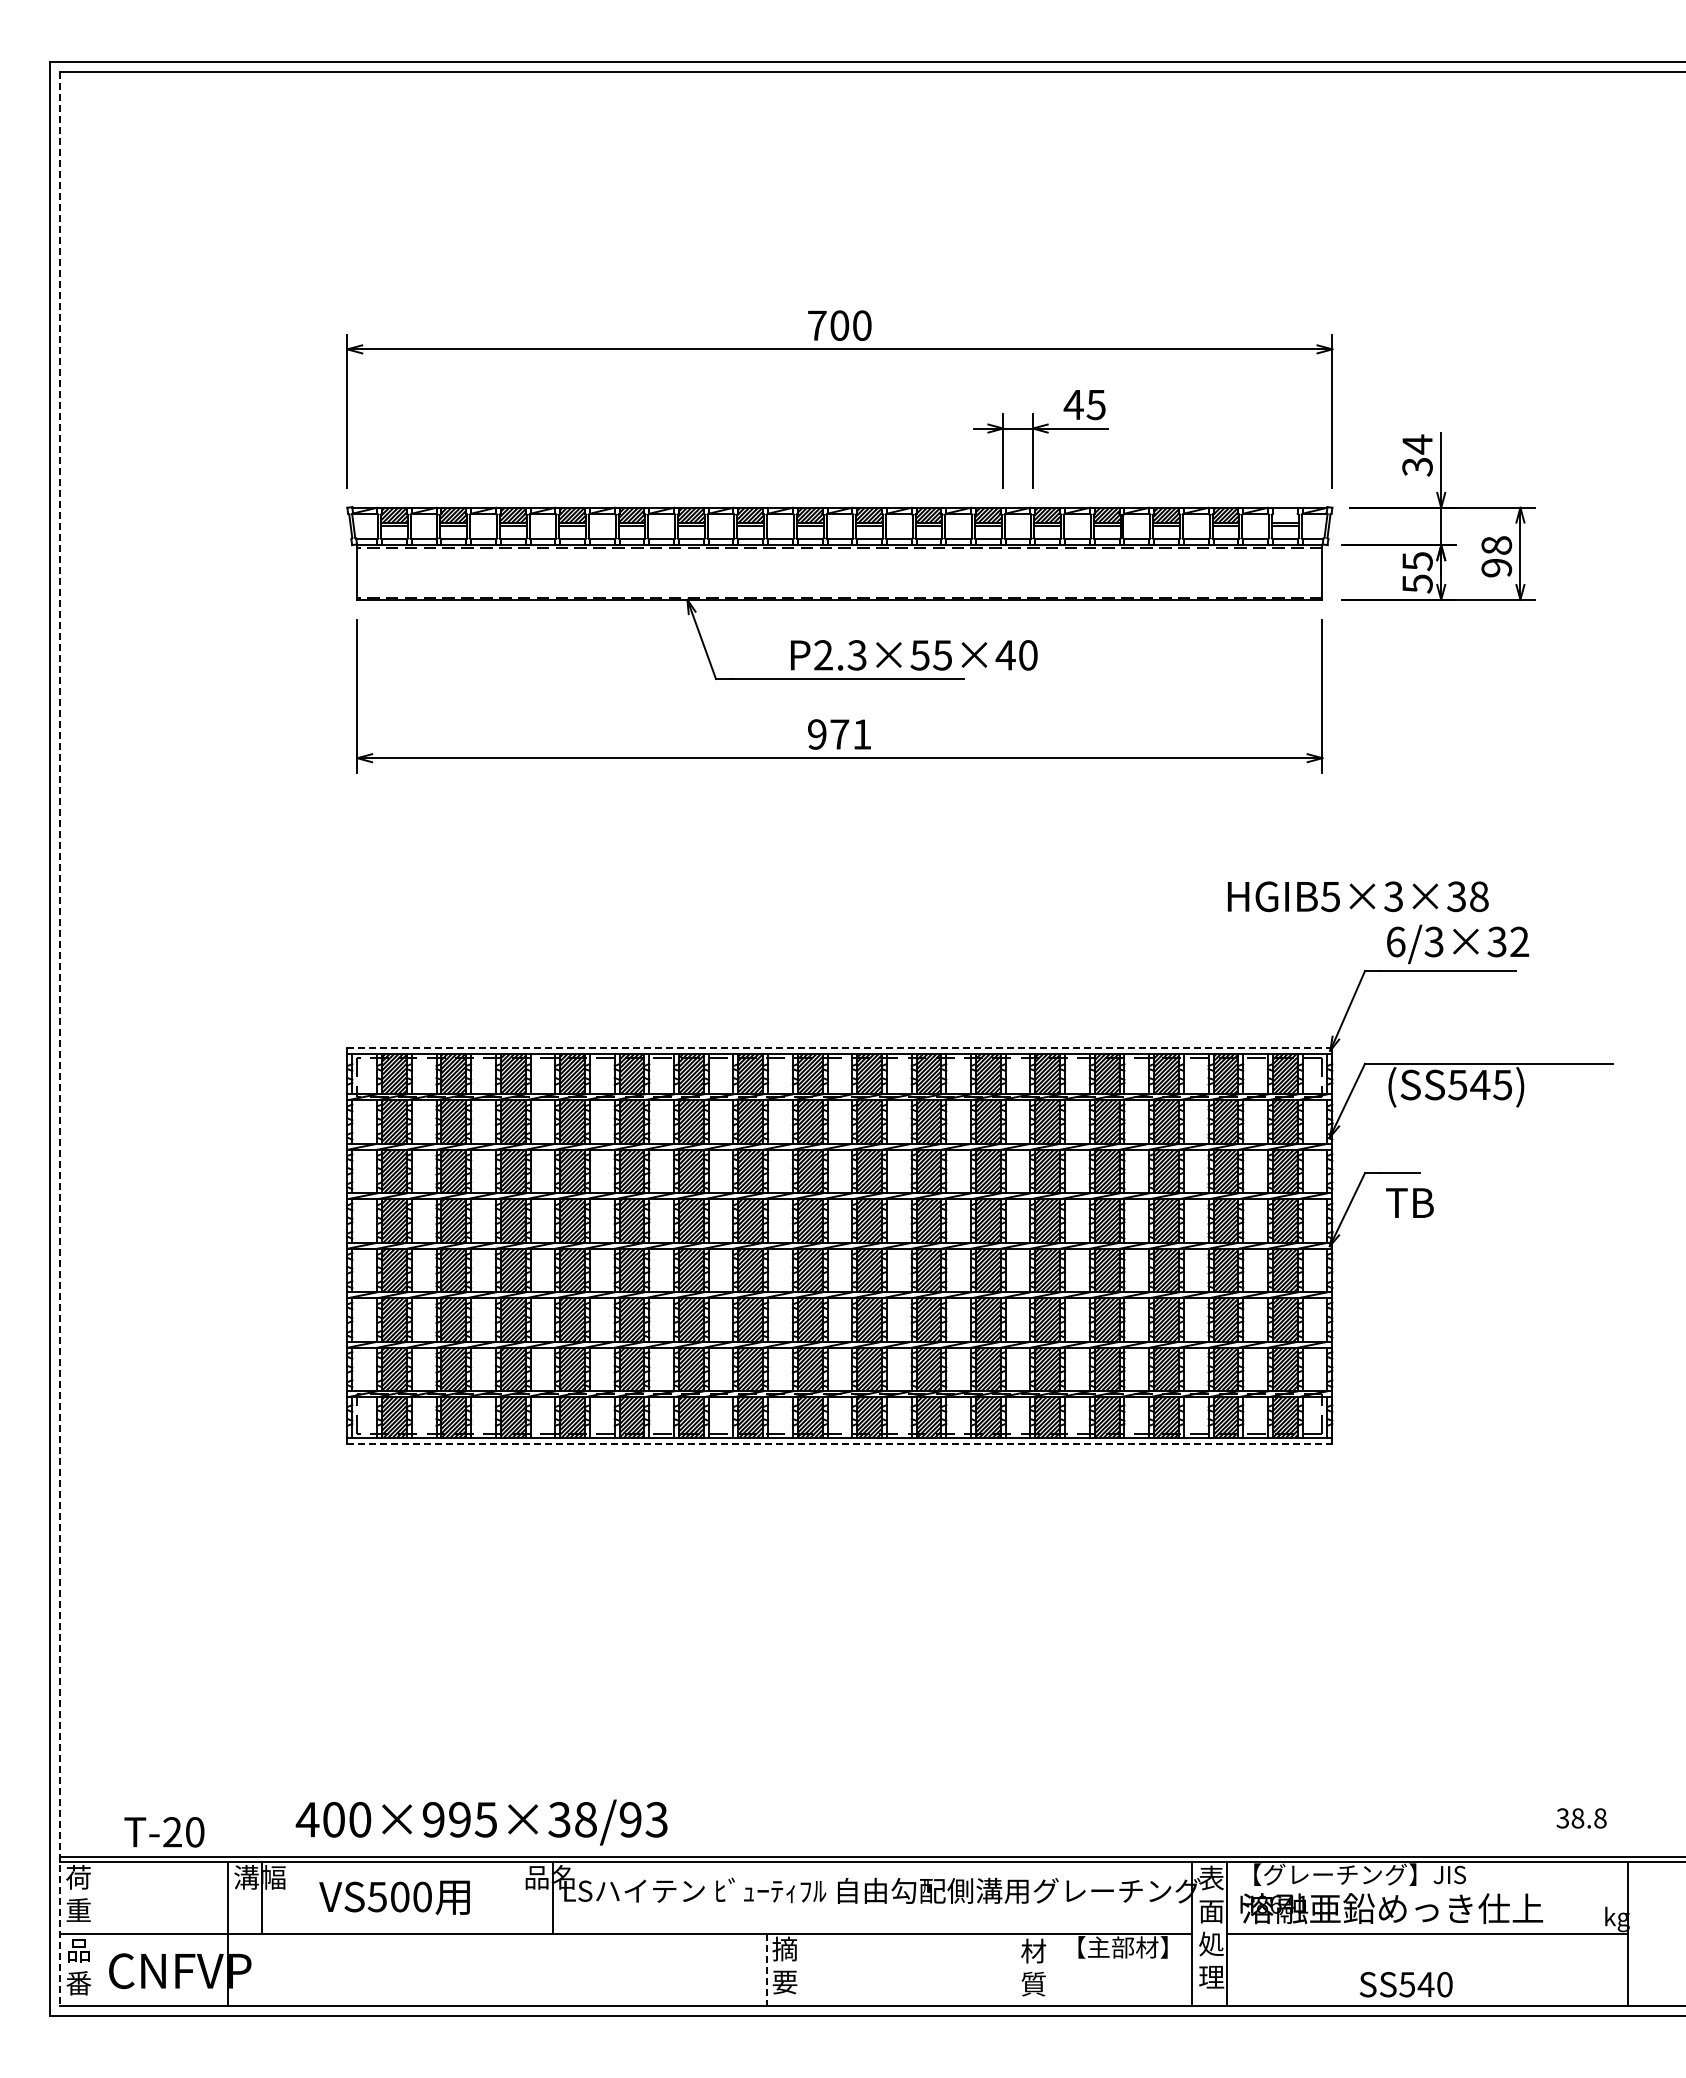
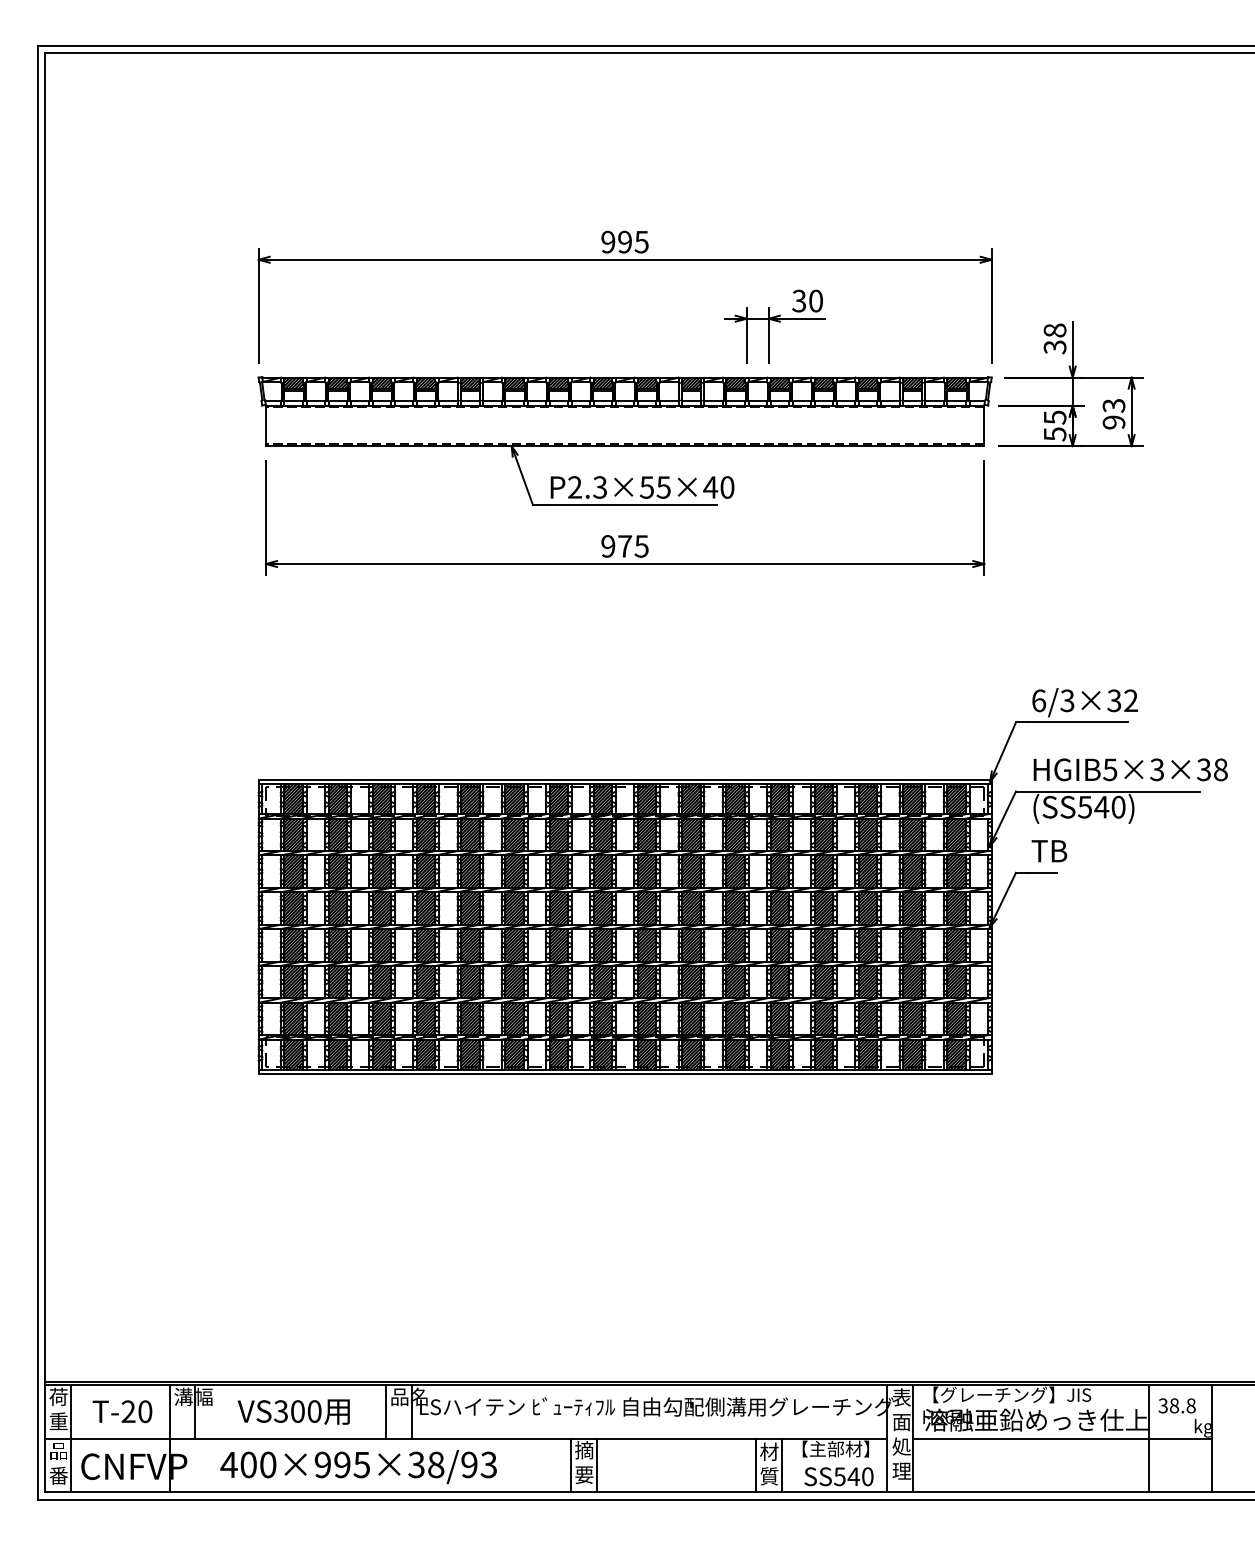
text: (839, 325) -> (624, 242), 700 -> 995
text: (1084, 404) -> (807, 300), 45 -> 30
text: (1417, 444) -> (1055, 330), 34 -> 38
hatch: (1284, 514) -> (956, 382), added
text: (1496, 545) -> (1113, 405), 98 -> 93
text: (914, 655) -> (642, 487), moved
text: (861, 734) -> (641, 546), 971 -> 975
text: (1358, 896) -> (1130, 769), moved
line: (60, 1039) -> (45, 773), dashed -> solid
line: (840, 1047) -> (625, 779), dashed -> solid
text: (1502, 1084) -> (1118, 806), (SS545) -> (SS540)
text: (1409, 1202) -> (1049, 850), moved
line: (840, 1443) -> (625, 1074), dashed -> solid
text: (1581, 1818) -> (1177, 1405), moved
text: (481, 1822) -> (358, 1466), moved
text: (164, 1832) -> (122, 1411), moved
text: (377, 1896) -> (281, 1411), VS500 -> VS300
line: (518, 1897) -> (386, 1411), added
line: (94, 1933) -> (70, 1438), added
line: (1543, 1933) -> (1148, 1438), added
line: (766, 1969) -> (570, 1465), dashed -> solid
line: (801, 1969) -> (596, 1465), added
line: (1015, 1969) -> (755, 1465), added
line: (1050, 1969) -> (781, 1465), added
text: (1405, 1984) -> (838, 1476), moved

